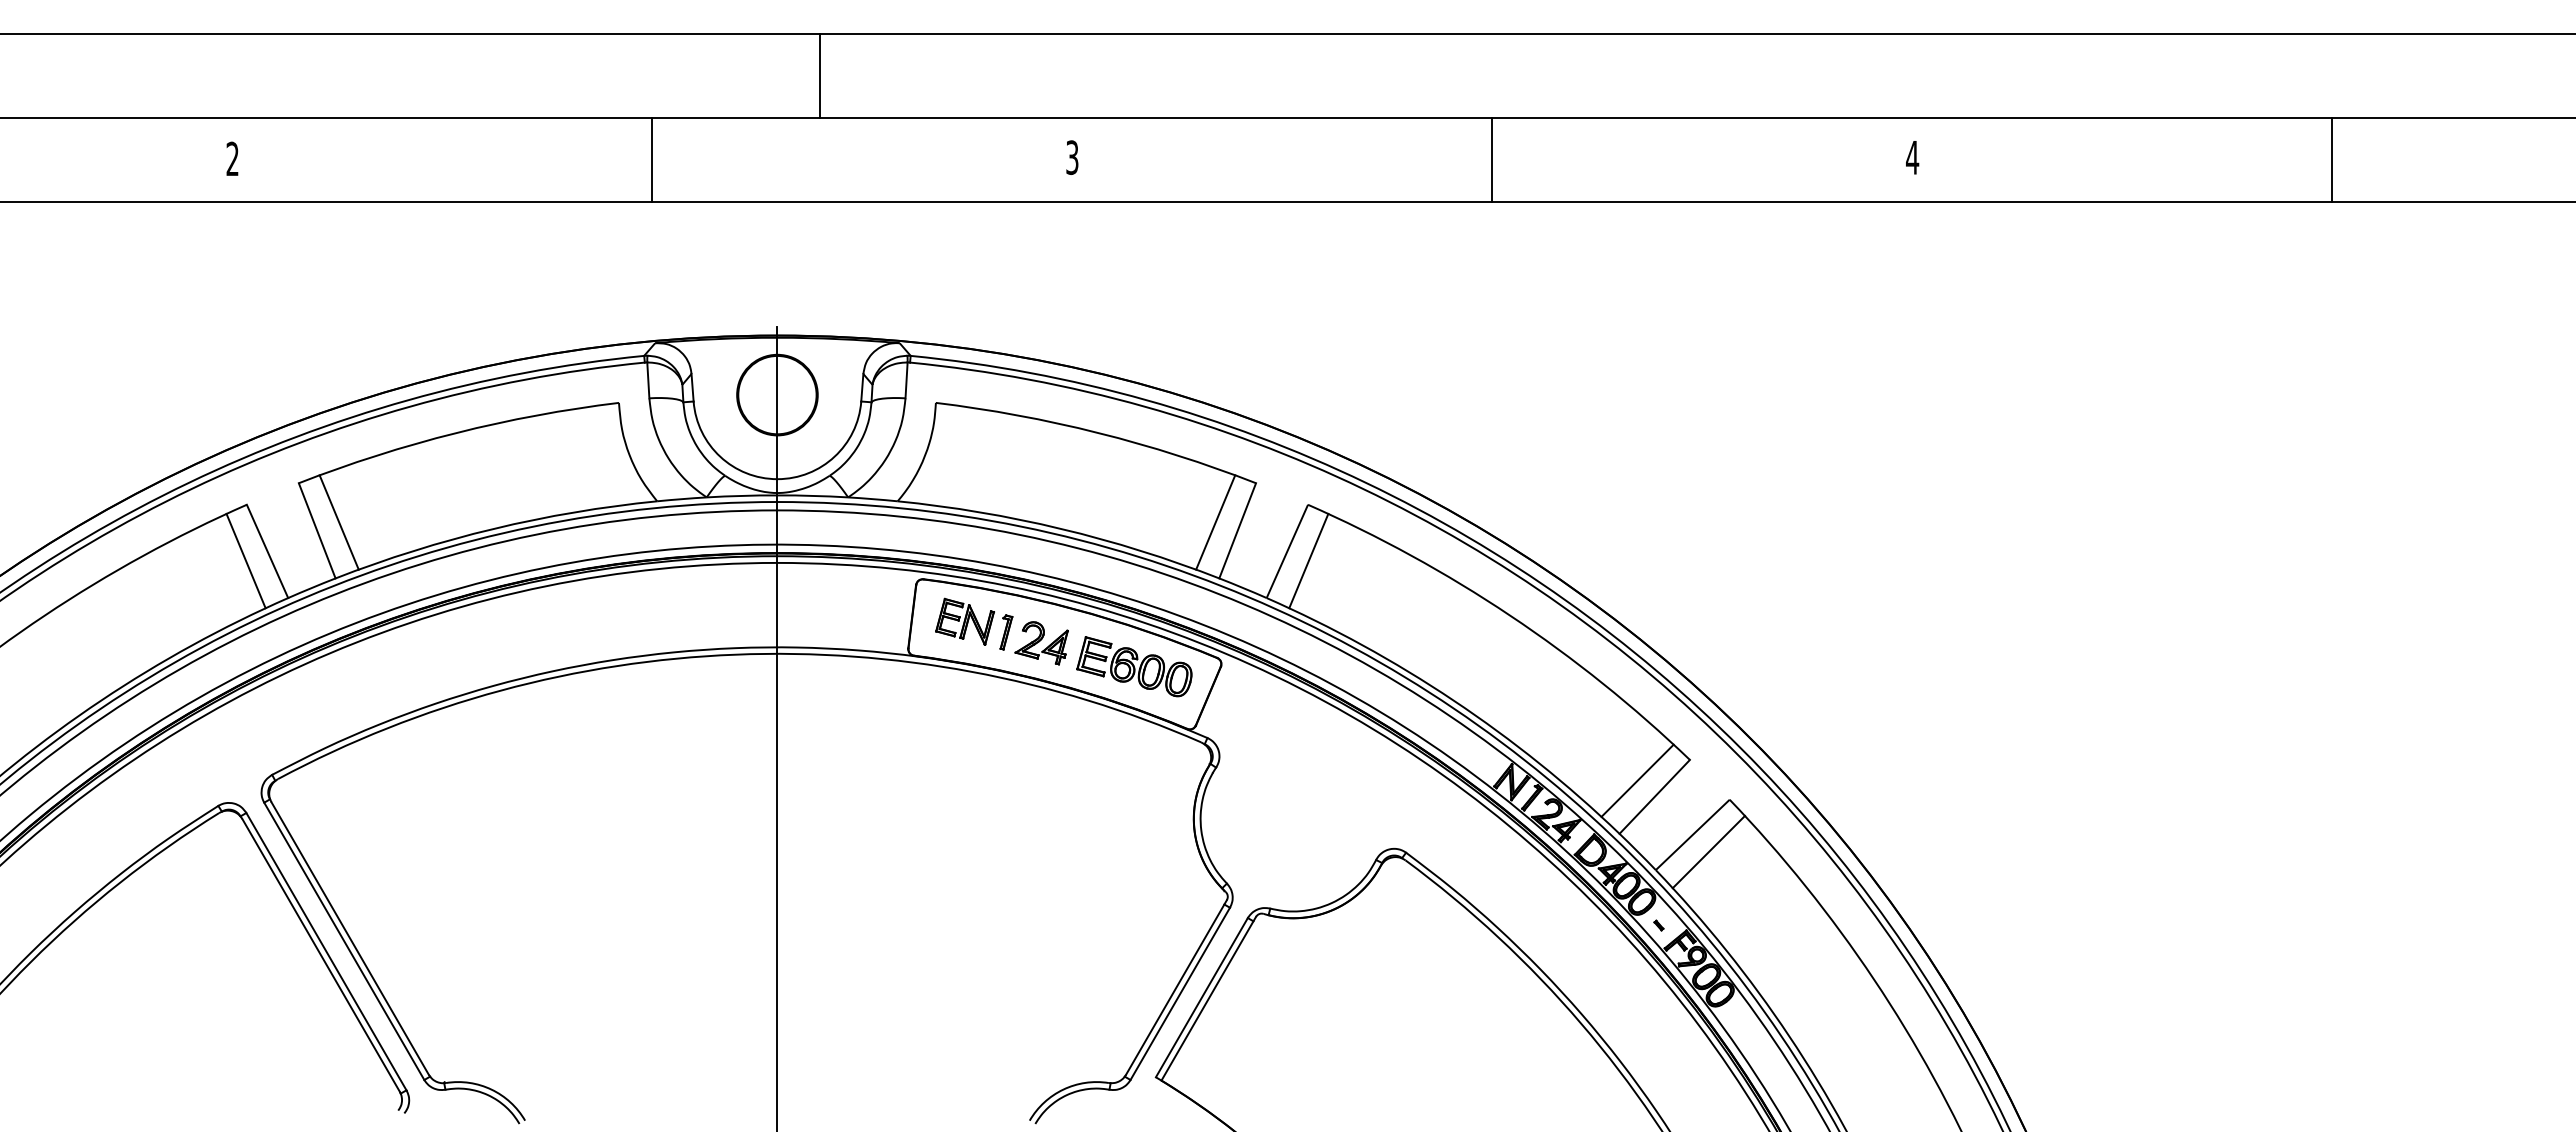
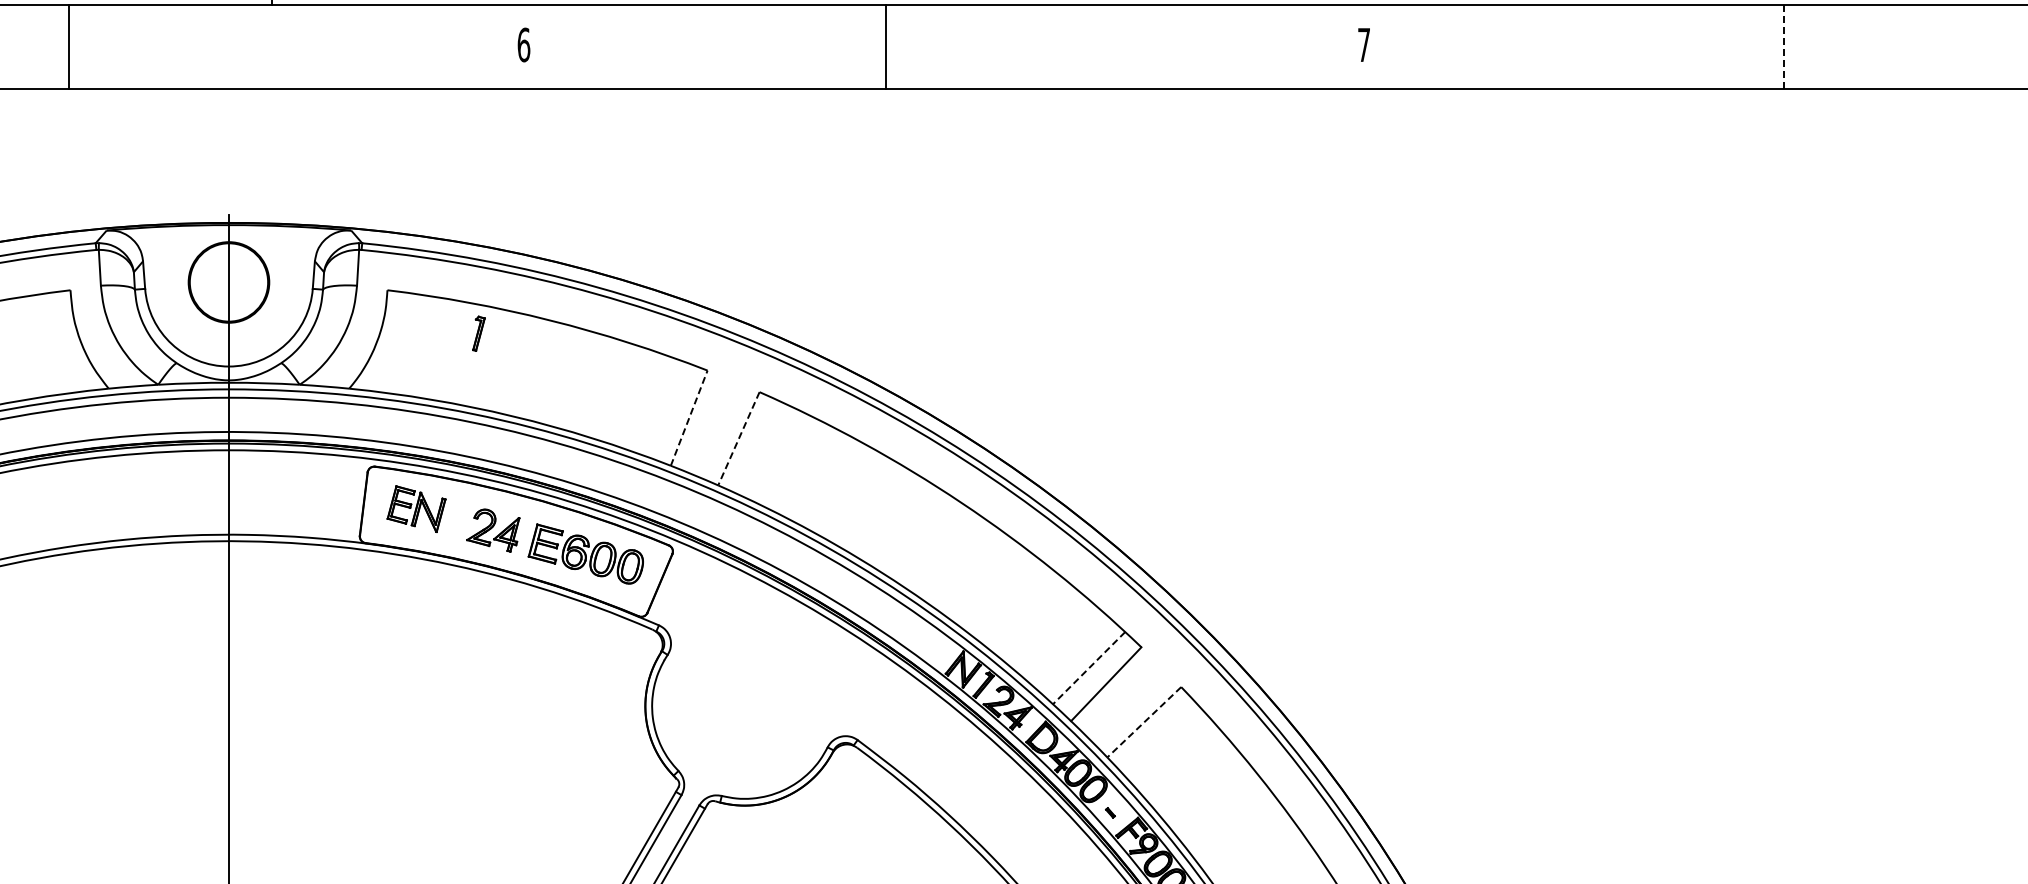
text: (1072, 157) -> (524, 44), 3 -> 6
text: (1912, 157) -> (1364, 44), 4 -> 7
line: (652, 159) -> (69, 46), moved
line: (1492, 159) -> (886, 46), moved
line: (2332, 159) -> (1784, 46), solid -> dashed
line: (1215, 522) -> (667, 409), removed
line: (1237, 530) -> (689, 417), solid -> dashed
line: (1287, 551) -> (739, 438), solid -> dashed
line: (1308, 560) -> (760, 447), removed
part: (1006, 632) -> (479, 333), moved
line: (1637, 781) -> (1089, 668), solid -> dashed
line: (1692, 835) -> (1144, 722), solid -> dashed
line: (1708, 851) -> (1160, 738), removed

